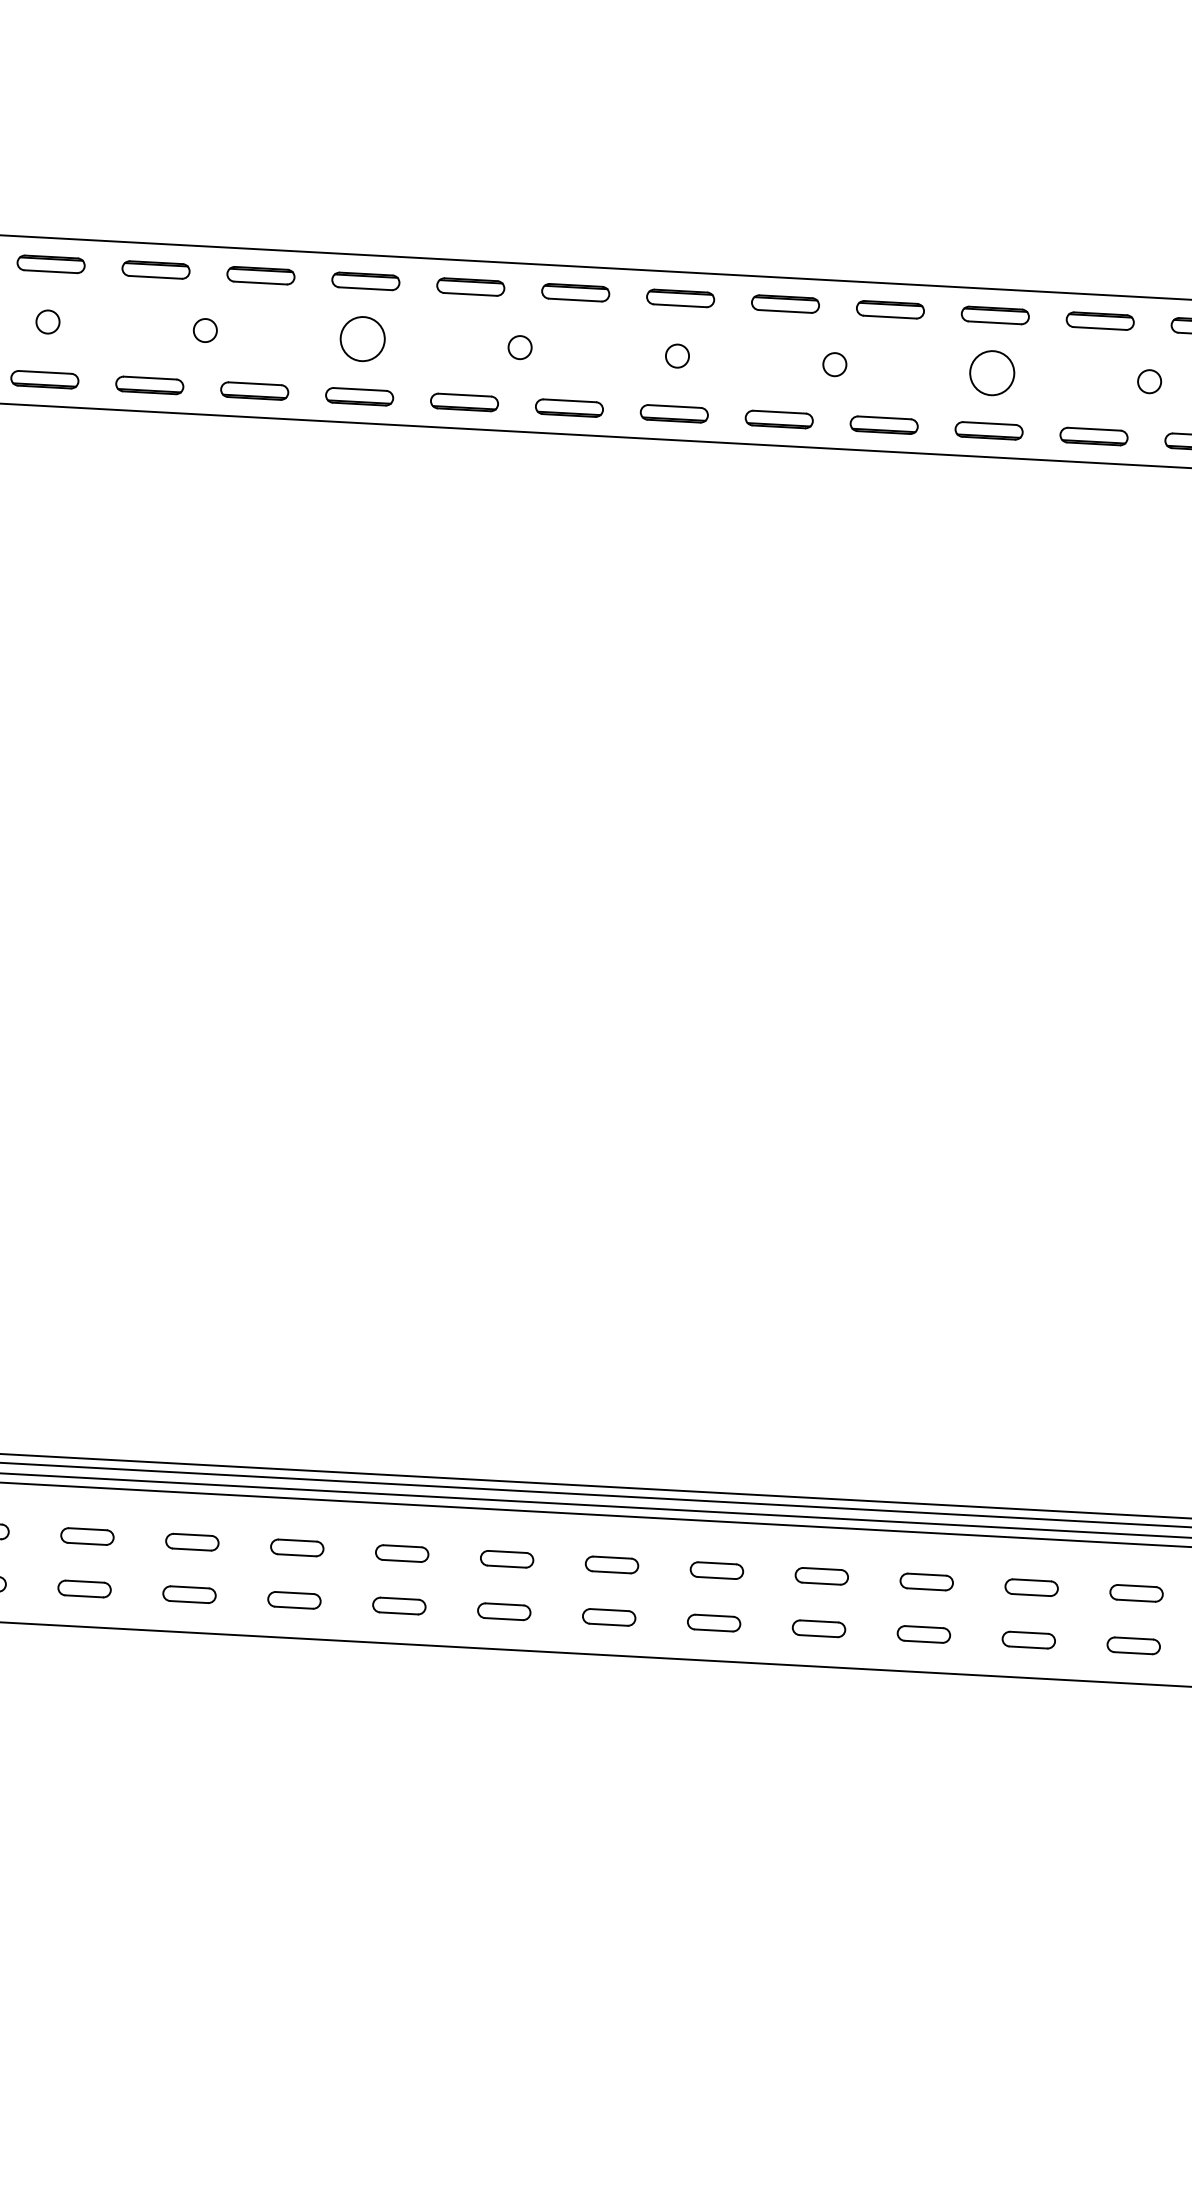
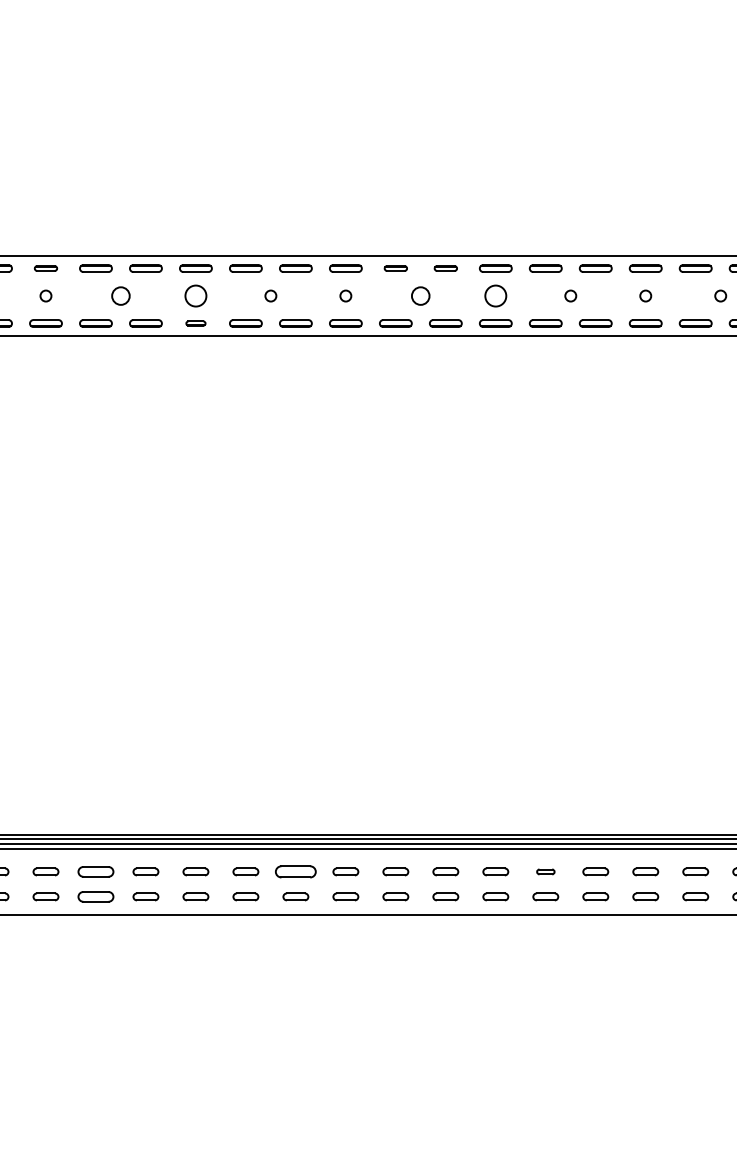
part: (50, 264) -> (45, 268), size x0.7
part: (784, 303) -> (395, 268), size x0.7
part: (889, 309) -> (445, 268), size x0.7
circle: (204, 329) -> (120, 295), size x1.6
circle: (834, 363) -> (420, 295), size x1.6
part: (358, 396) -> (195, 323), size x0.6
part: (86, 1535) -> (95, 871), size x1.4
part: (506, 1558) -> (295, 871), size x1.6
part: (1031, 1586) -> (545, 871), size x0.7
part: (83, 1588) -> (95, 896), size x1.4

